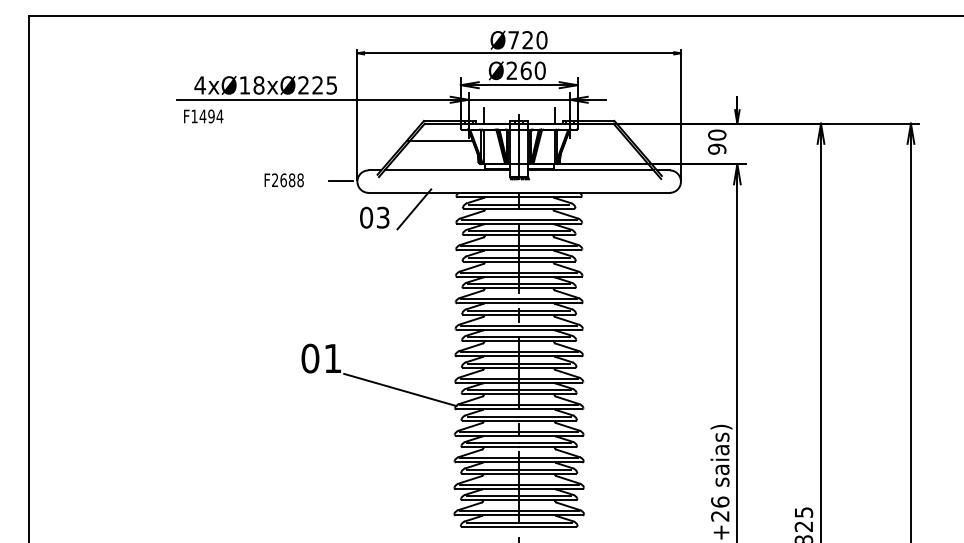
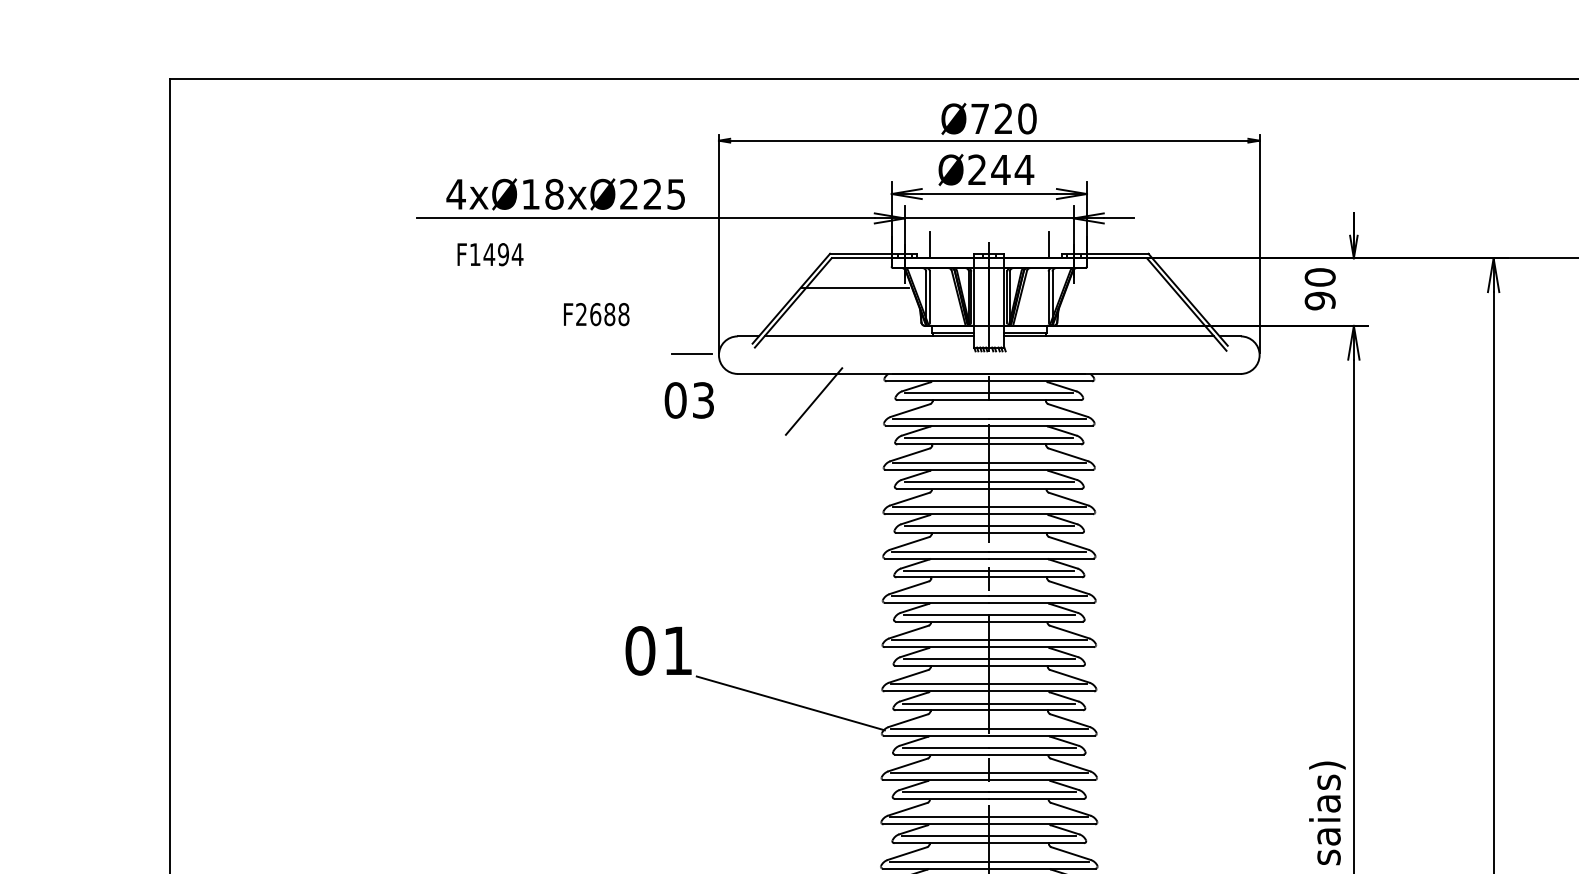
text: (533, 70) -> (1013, 169), Ø260 -> Ø244
text: (203, 116) -> (490, 254), moved
text: (283, 180) -> (595, 314), moved
text: (374, 217) -> (689, 400), moved

